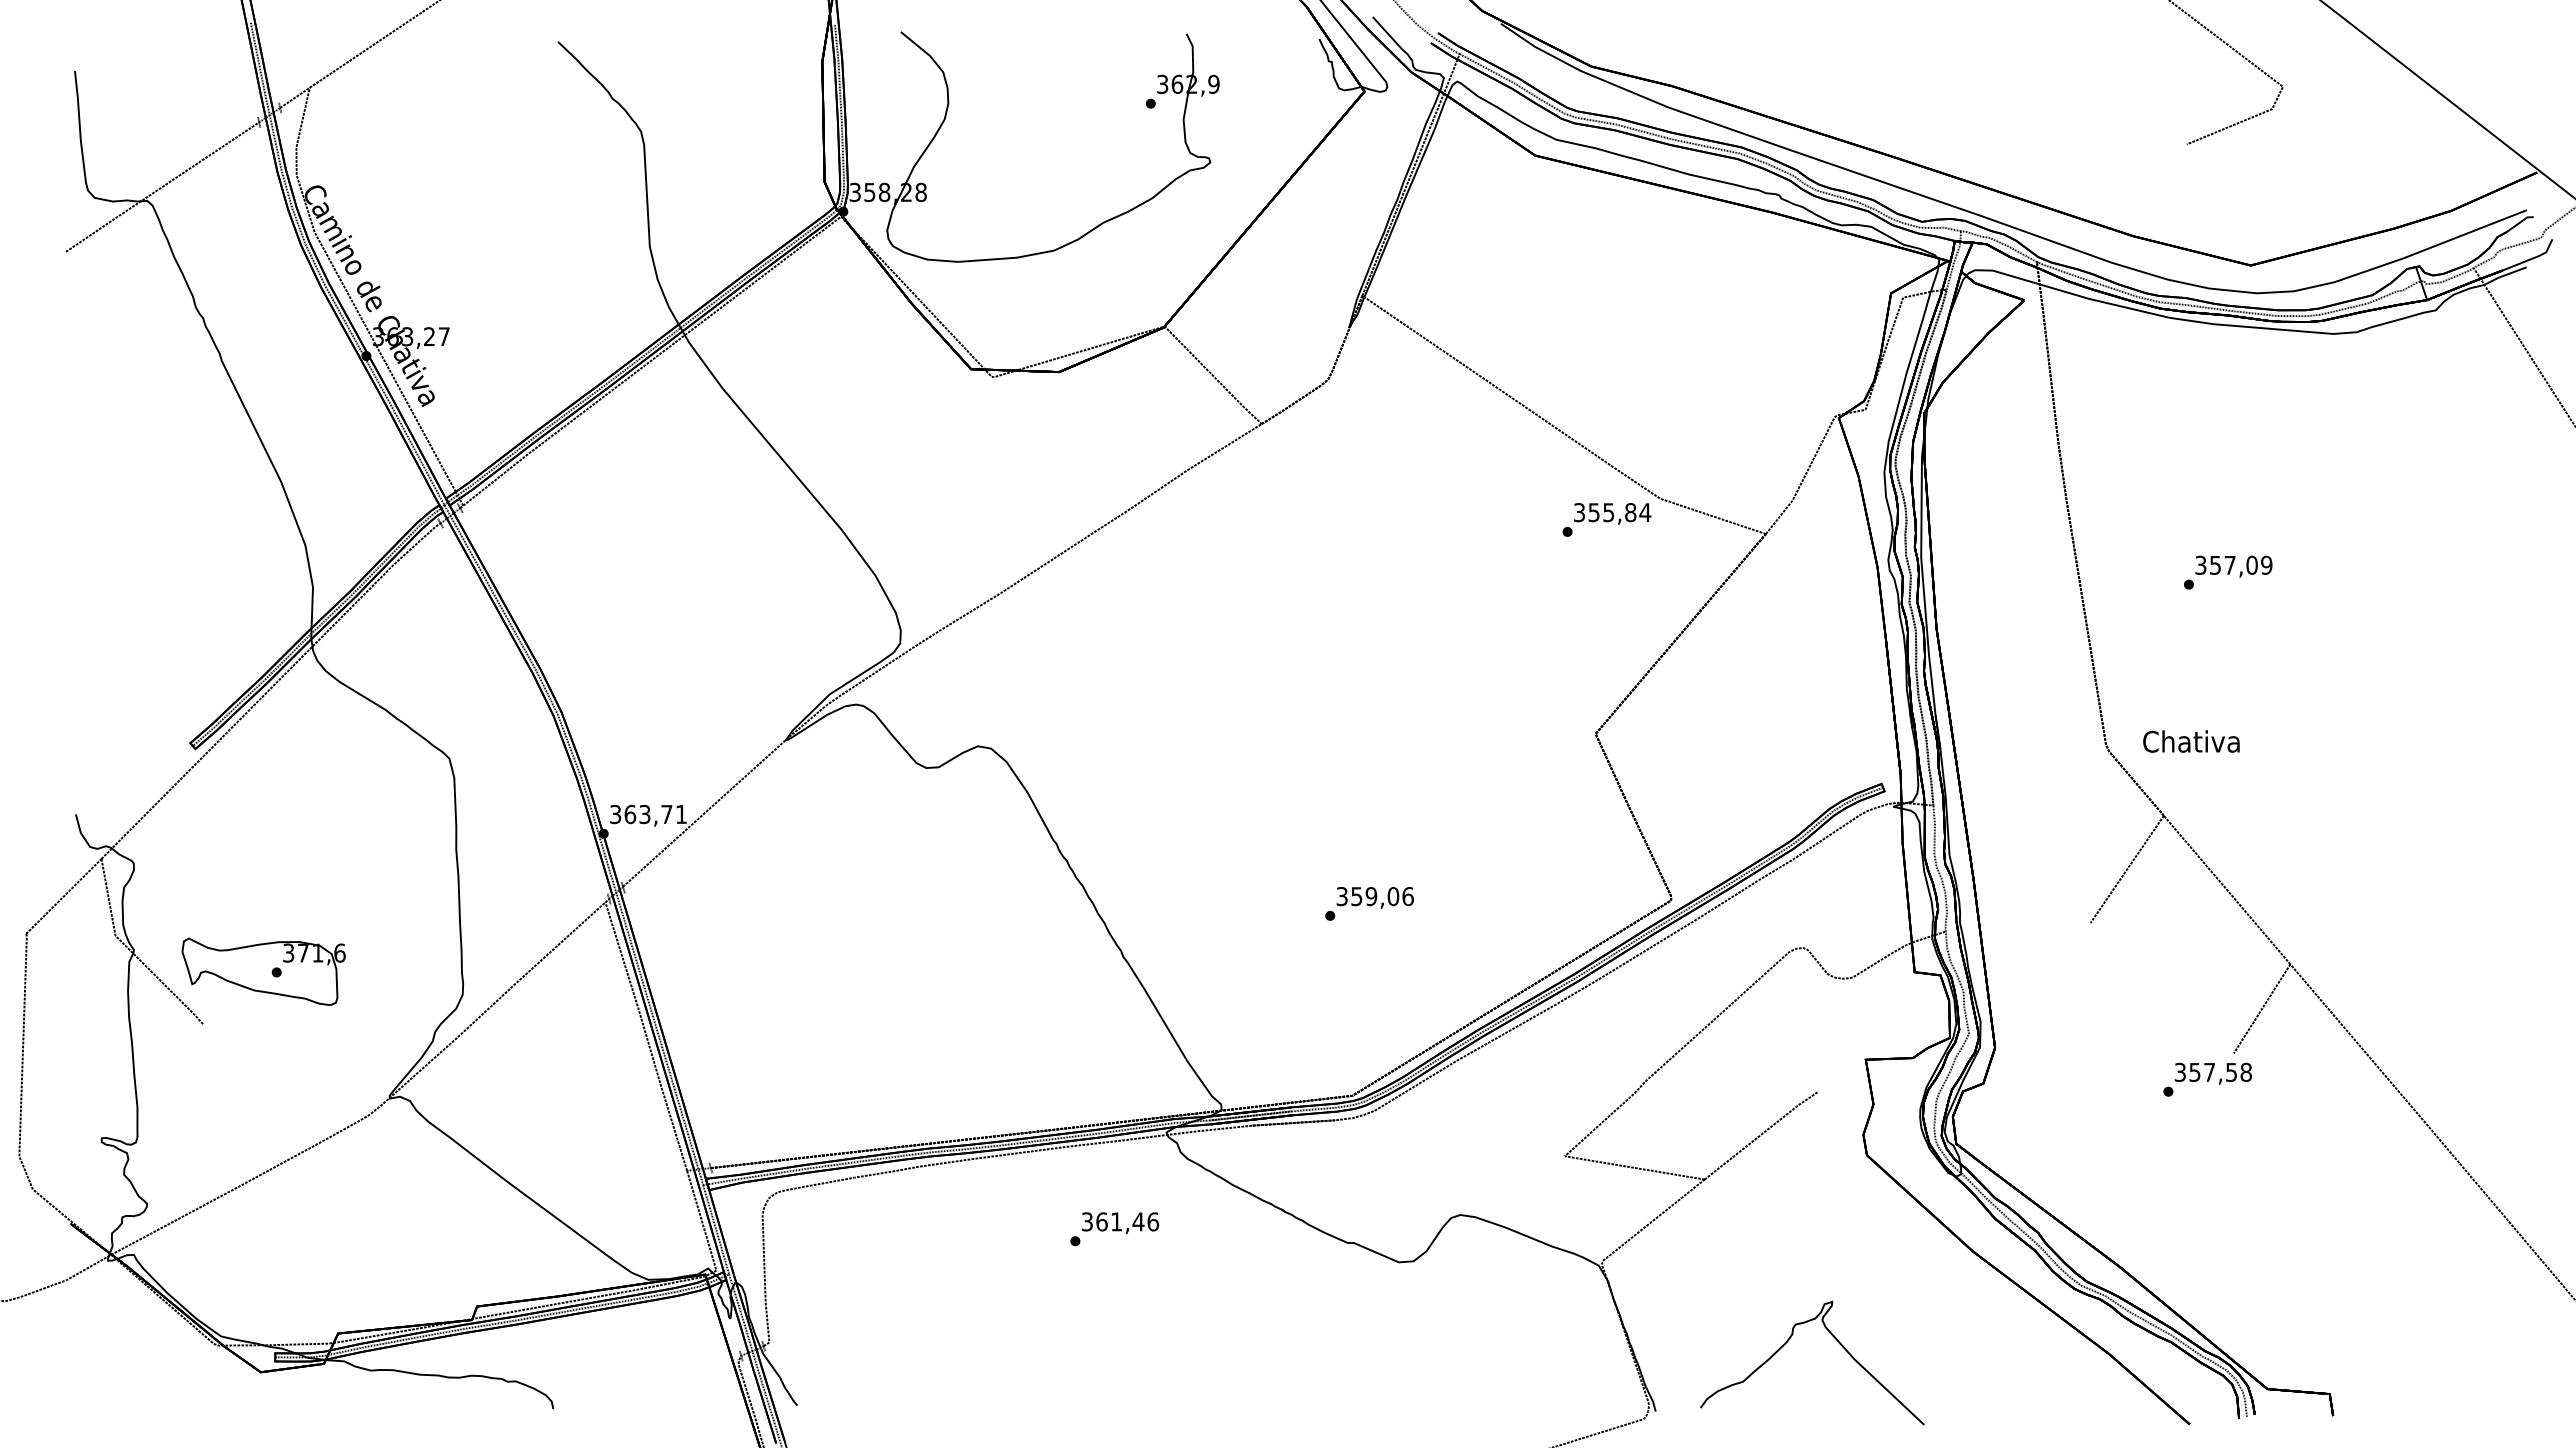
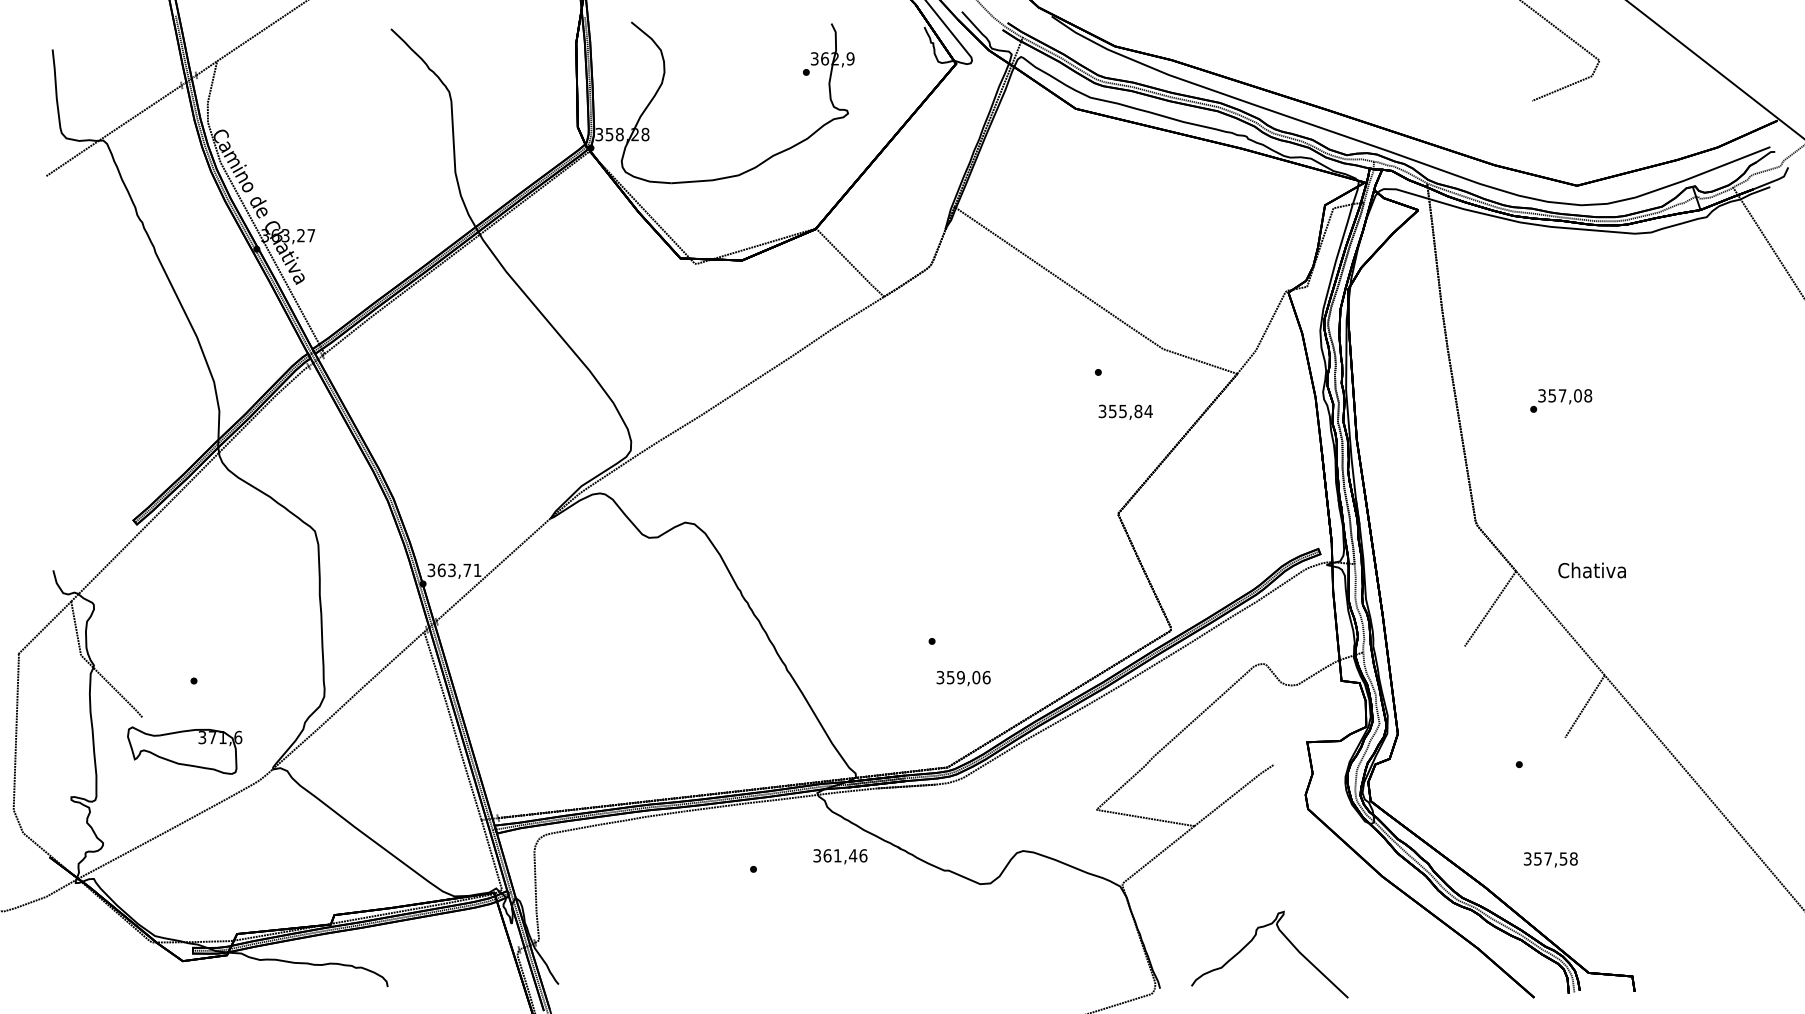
text: (1612, 513) -> (1125, 412), moved
text: (2266, 565) -> (1588, 395), 357,09 -> 357,08
text: (2191, 741) -> (1592, 570), moved
text: (1374, 897) -> (963, 678), moved
part: (263, 971) -> (184, 750), moved
text: (2212, 1073) -> (1550, 859), moved
text: (1120, 1223) -> (840, 856), moved

